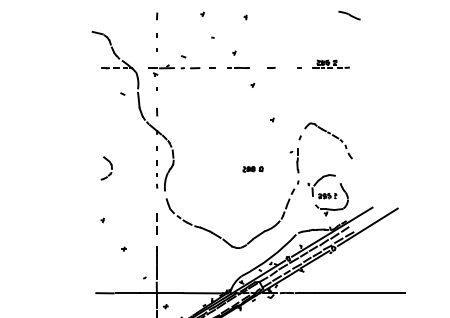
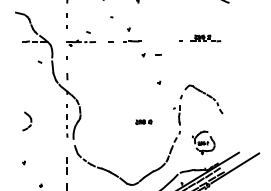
part: (271, 67) -> (158, 54), moved
part: (174, 70) -> (81, 43), size x0.7
part: (327, 195) -> (203, 143), size x0.7

